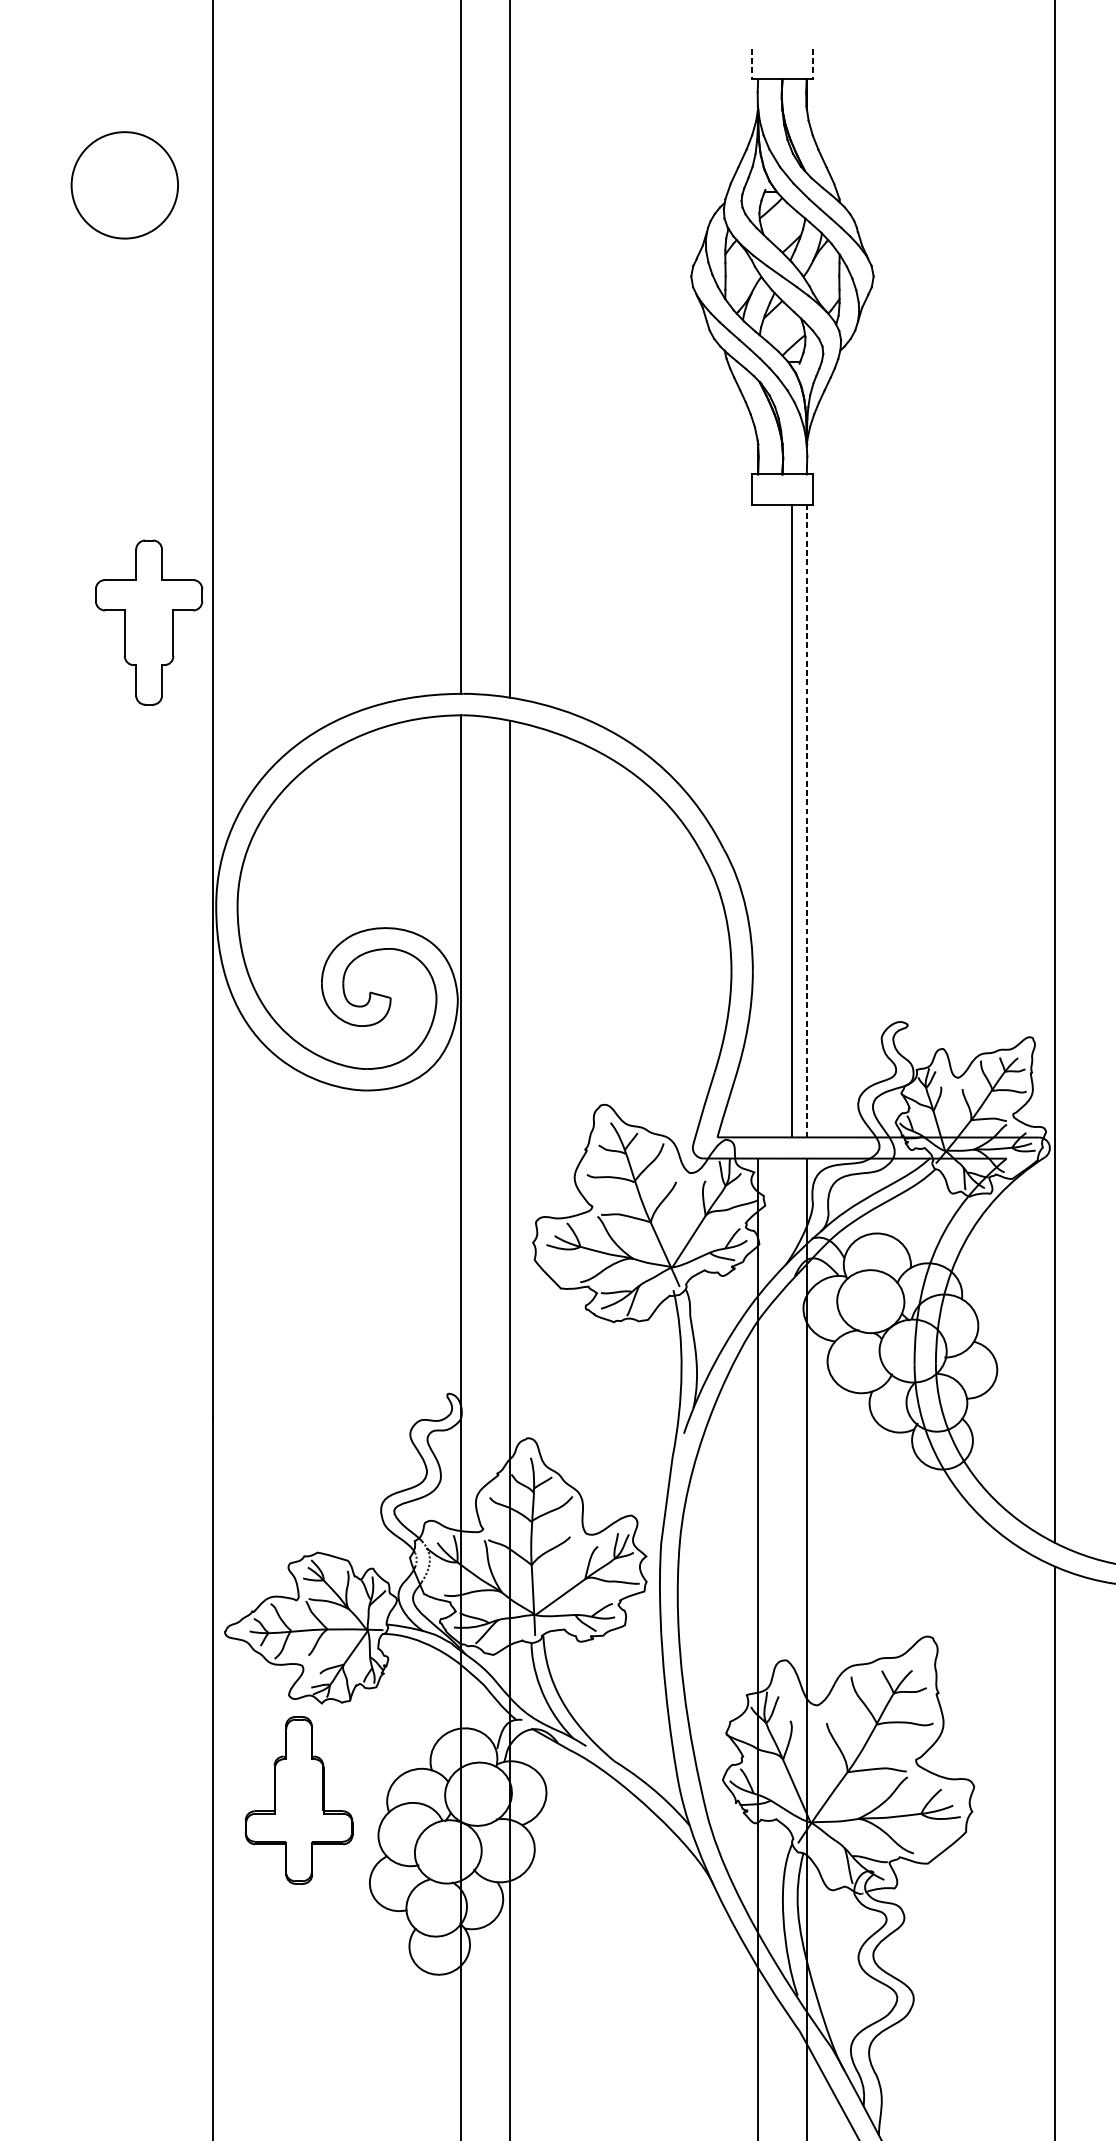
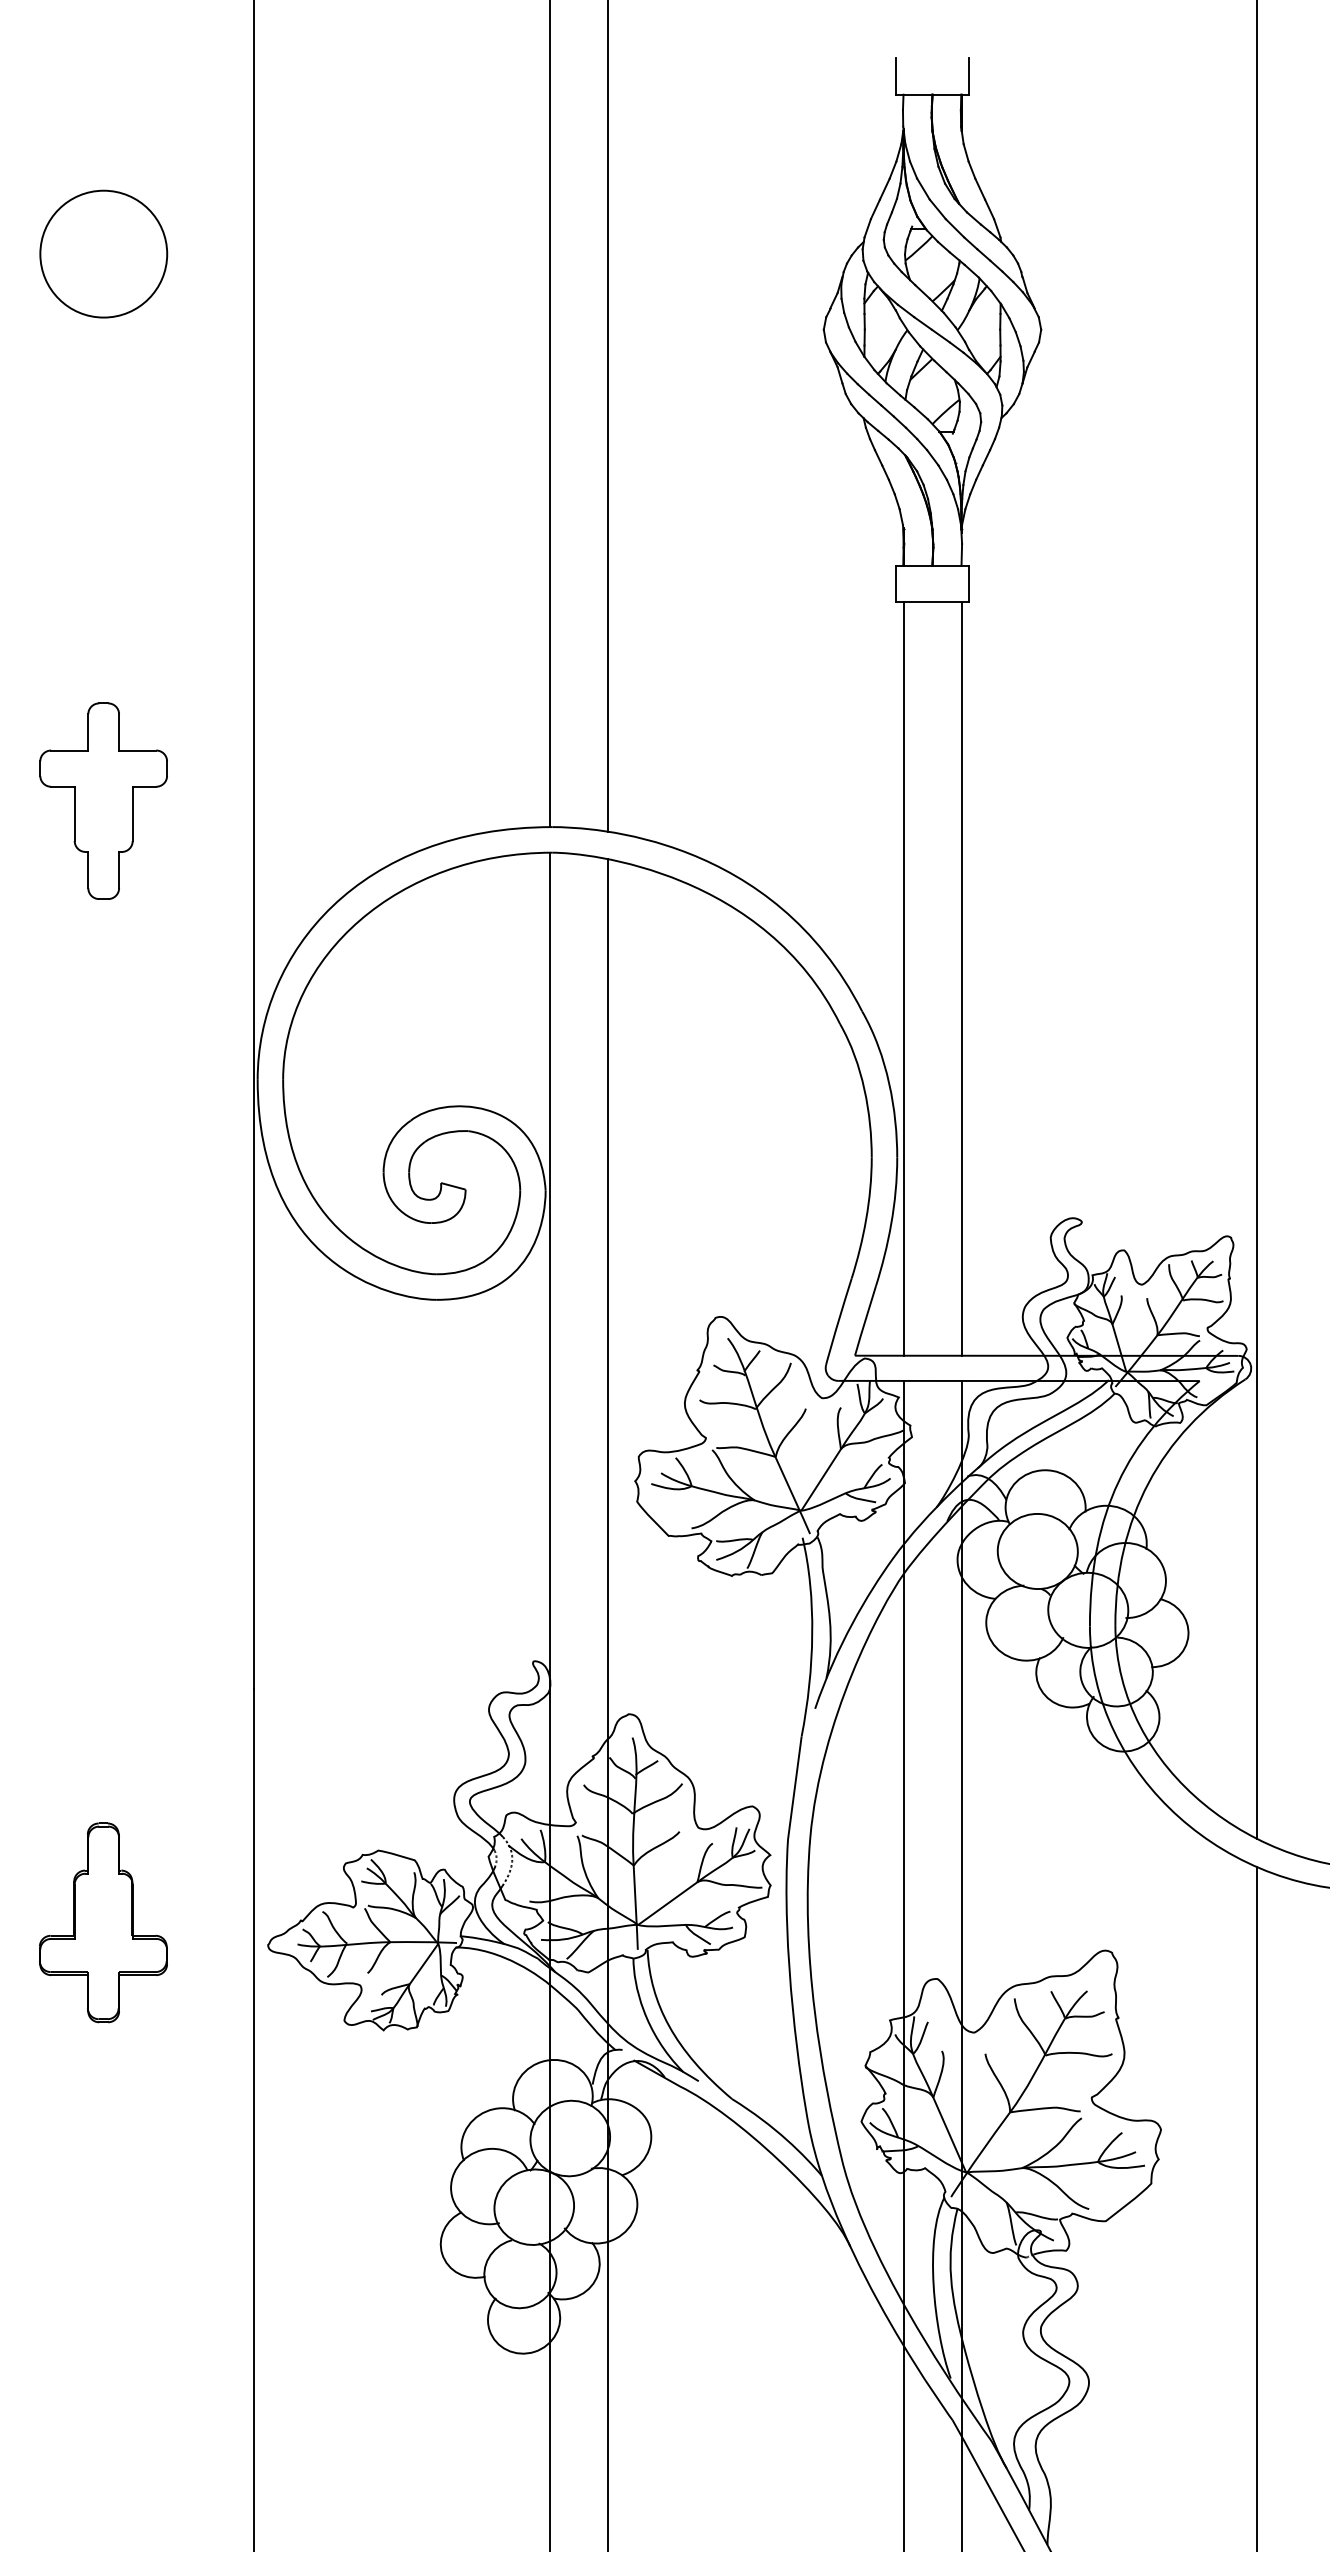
line: (752, 64) -> (896, 77), dashed -> solid
line: (812, 64) -> (968, 77), dashed -> solid
circle: (124, 184) -> (103, 253), moved
part: (148, 622) -> (103, 800), moved
line: (791, 820) -> (903, 978), moved
line: (806, 820) -> (961, 978), dashed -> solid
part: (299, 1800) -> (103, 1922), moved

